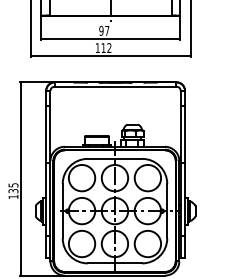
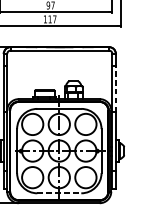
text: (109, 47) -> (54, 18), 112 -> 117
line: (185, 134) -> (116, 89), solid -> dashed
line: (115, 263) -> (59, 193), solid -> dashed

